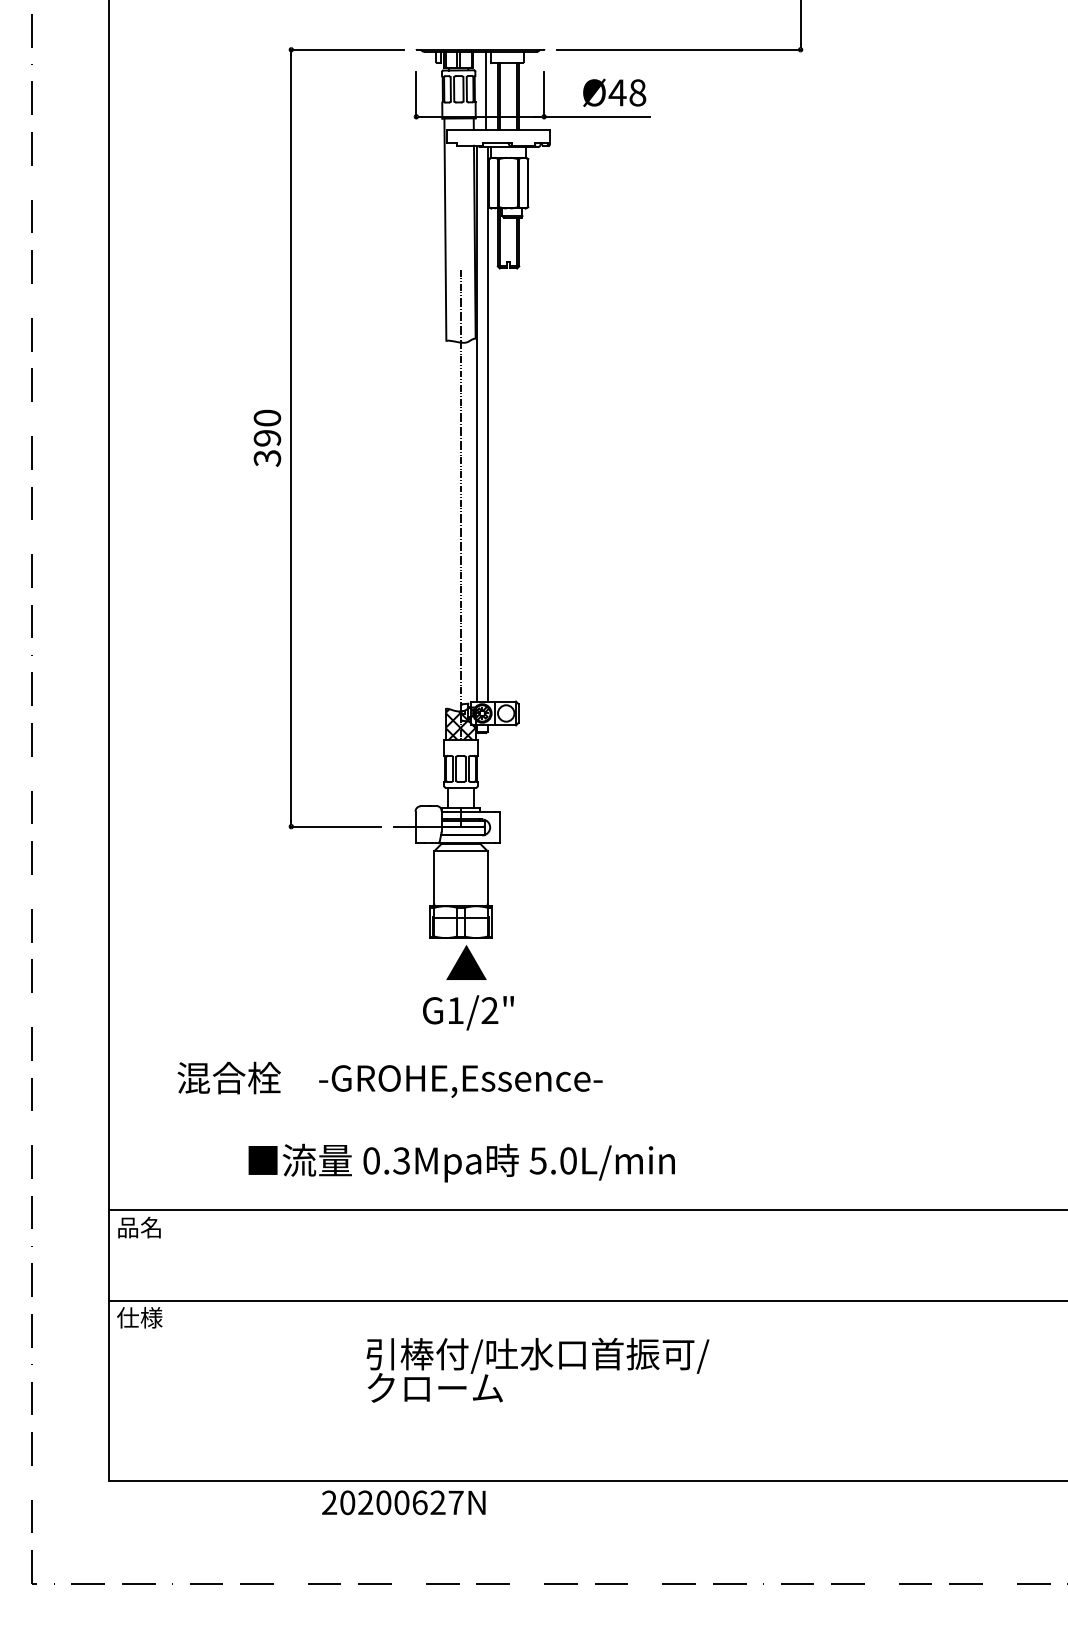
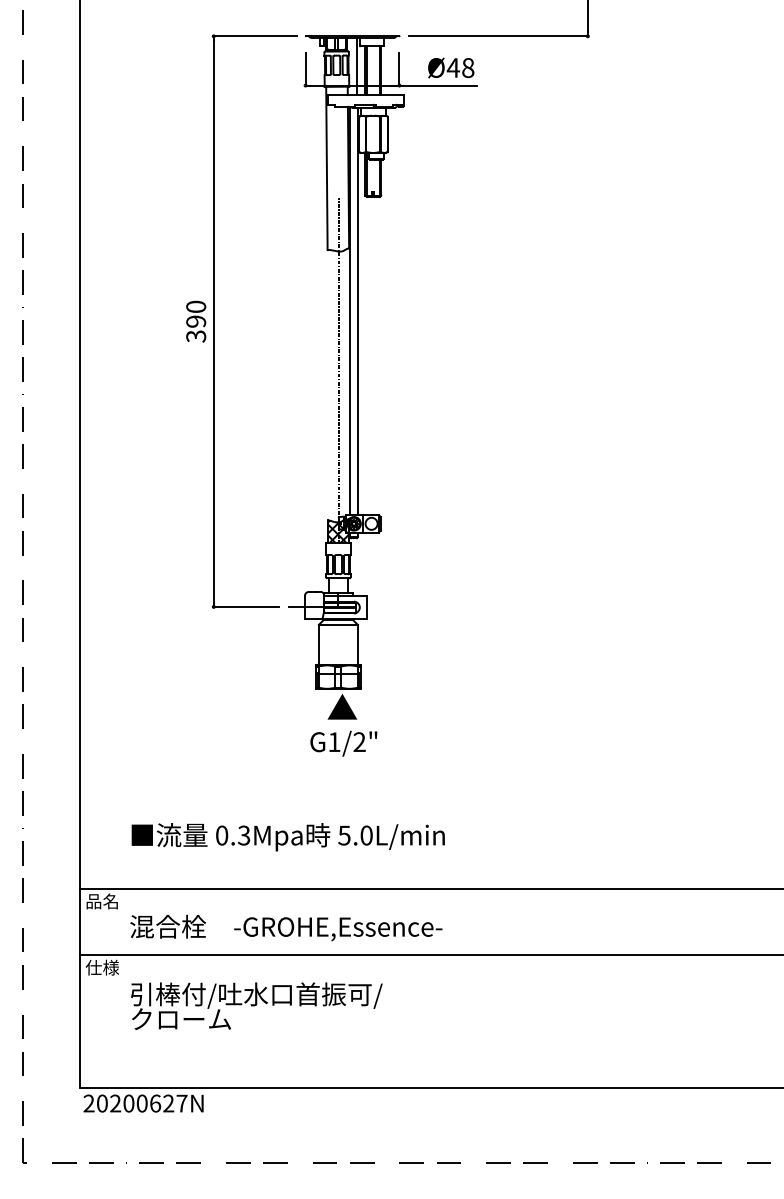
text: (389, 1079) -> (285, 927), moved
text: (461, 1162) -> (288, 836), moved
text: (537, 1369) -> (256, 1005), moved
text: (403, 1502) -> (143, 1103), moved

